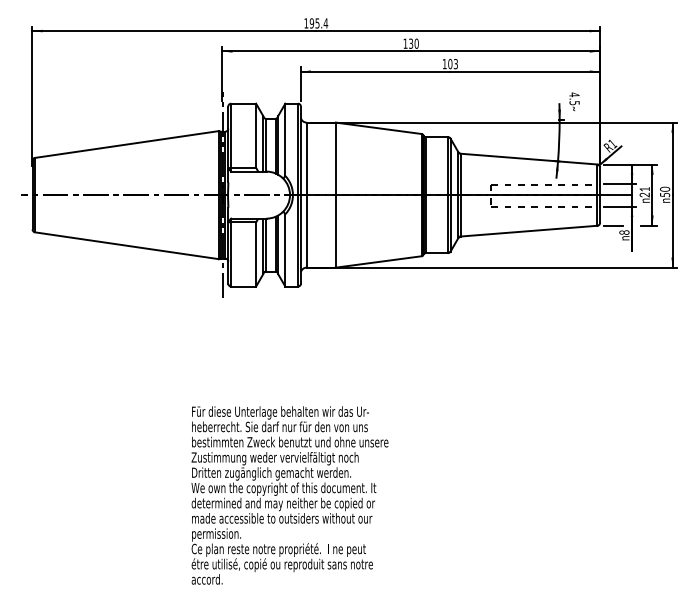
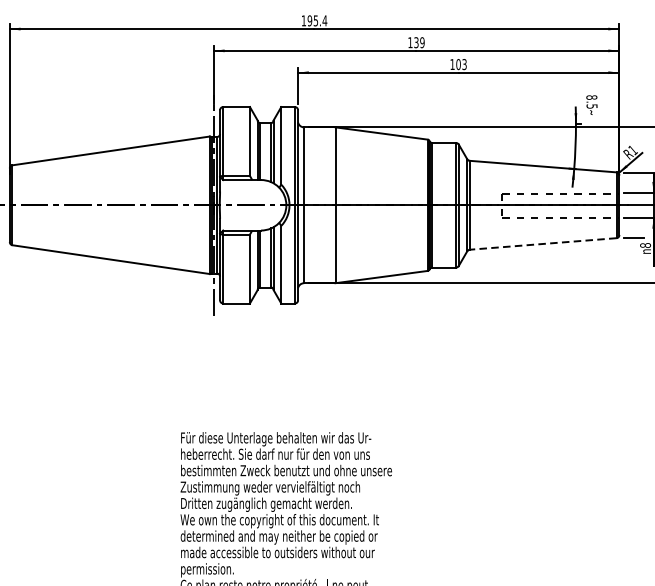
text: (416, 43) -> (422, 42), 130 -> 139
text: (574, 94) -> (591, 97), 4.5 -> 8.5
line: (529, 231) -> (543, 244), solid -> dashed

